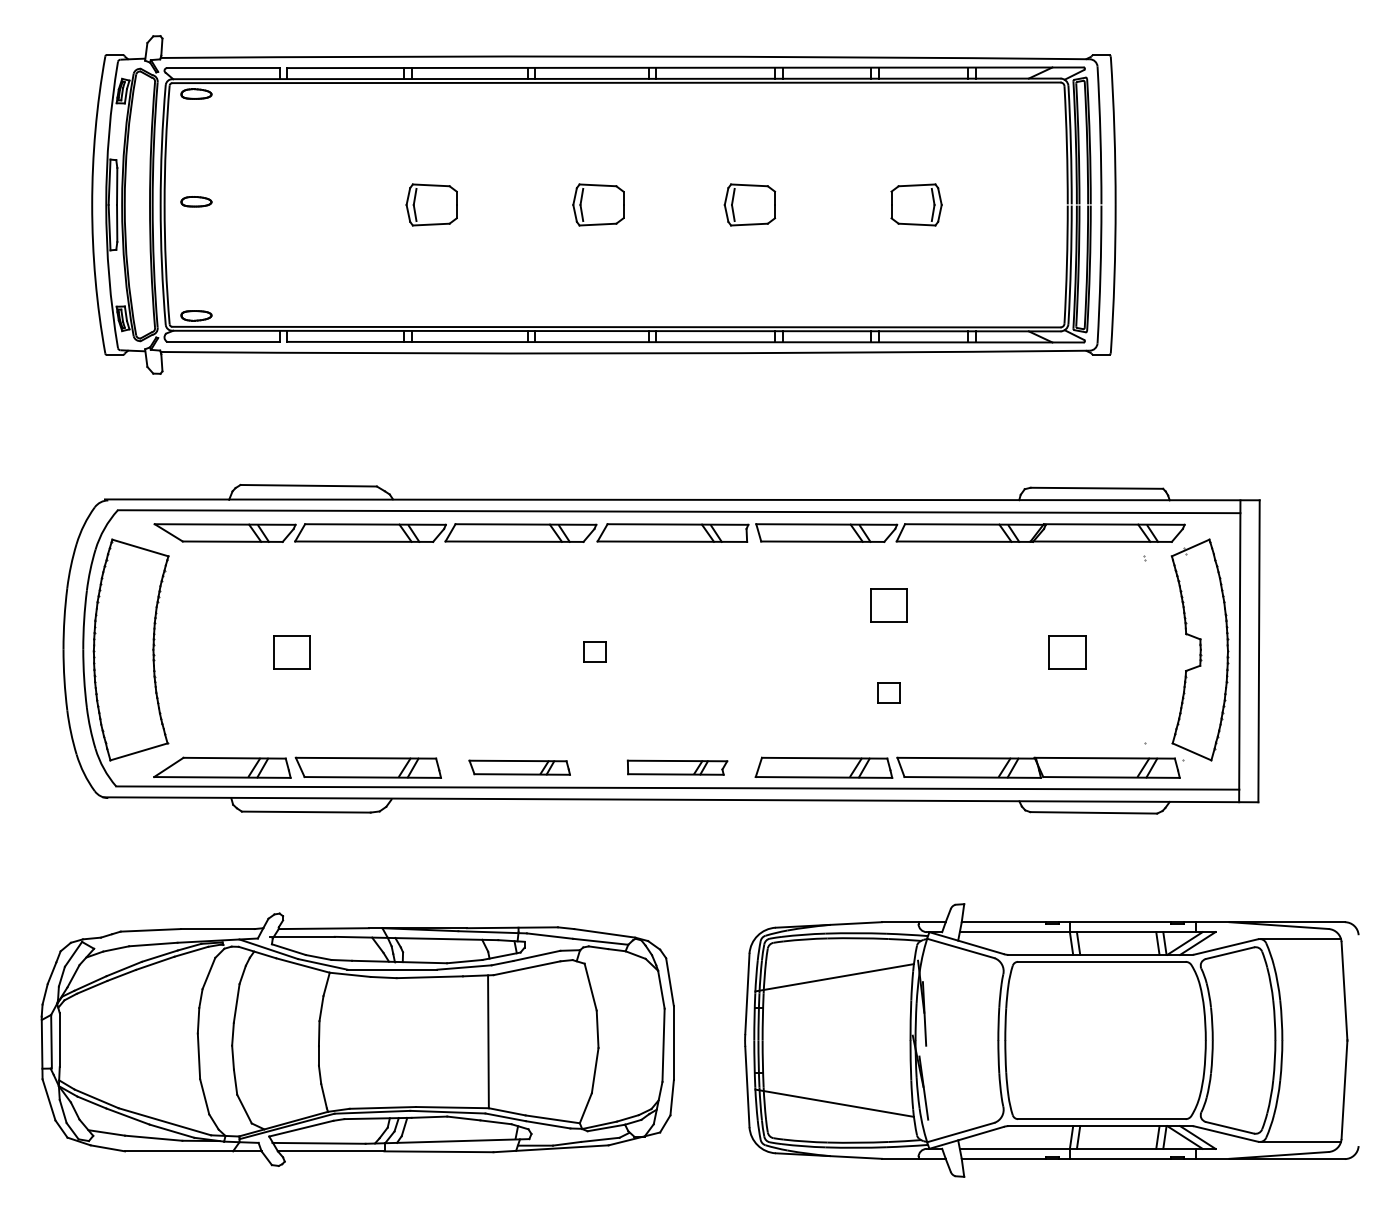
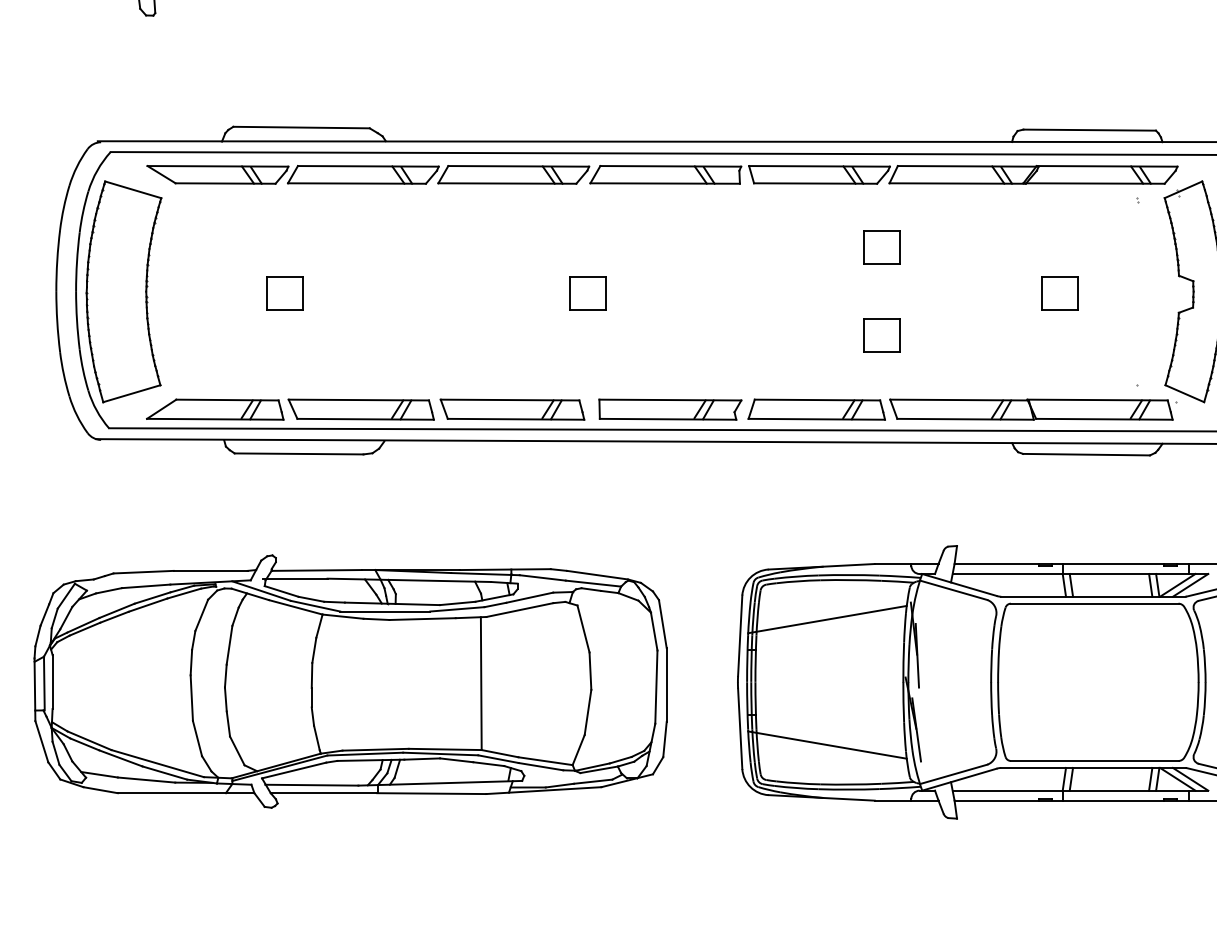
part: (594, 652) -> (587, 294), size x1.67
part: (888, 693) -> (881, 335), size x1.67
part: (519, 767) -> (512, 409), size x1.43
part: (677, 767) -> (670, 409), size x1.43

